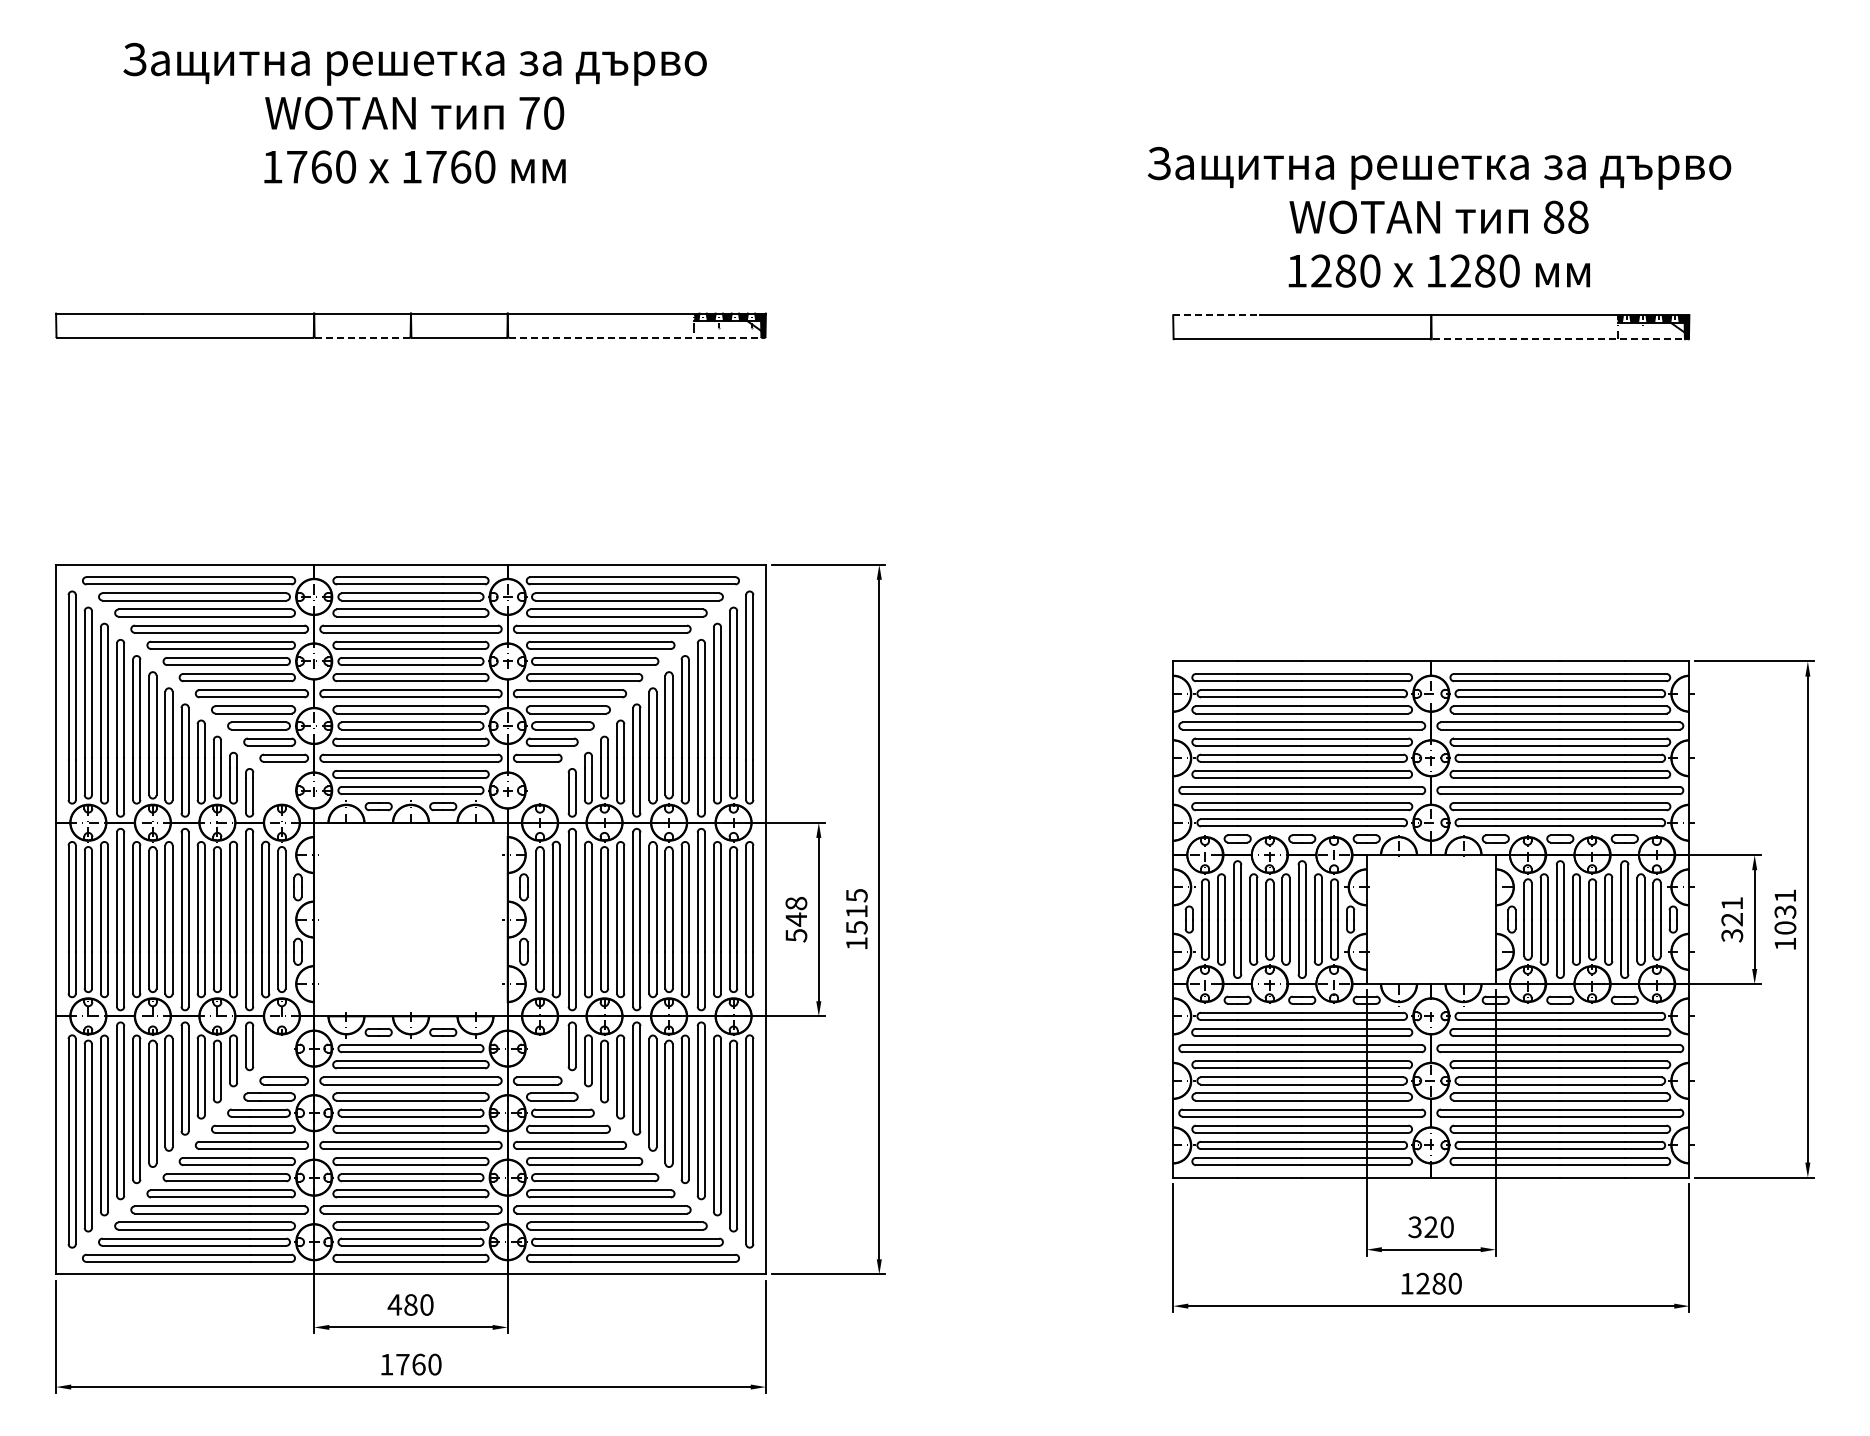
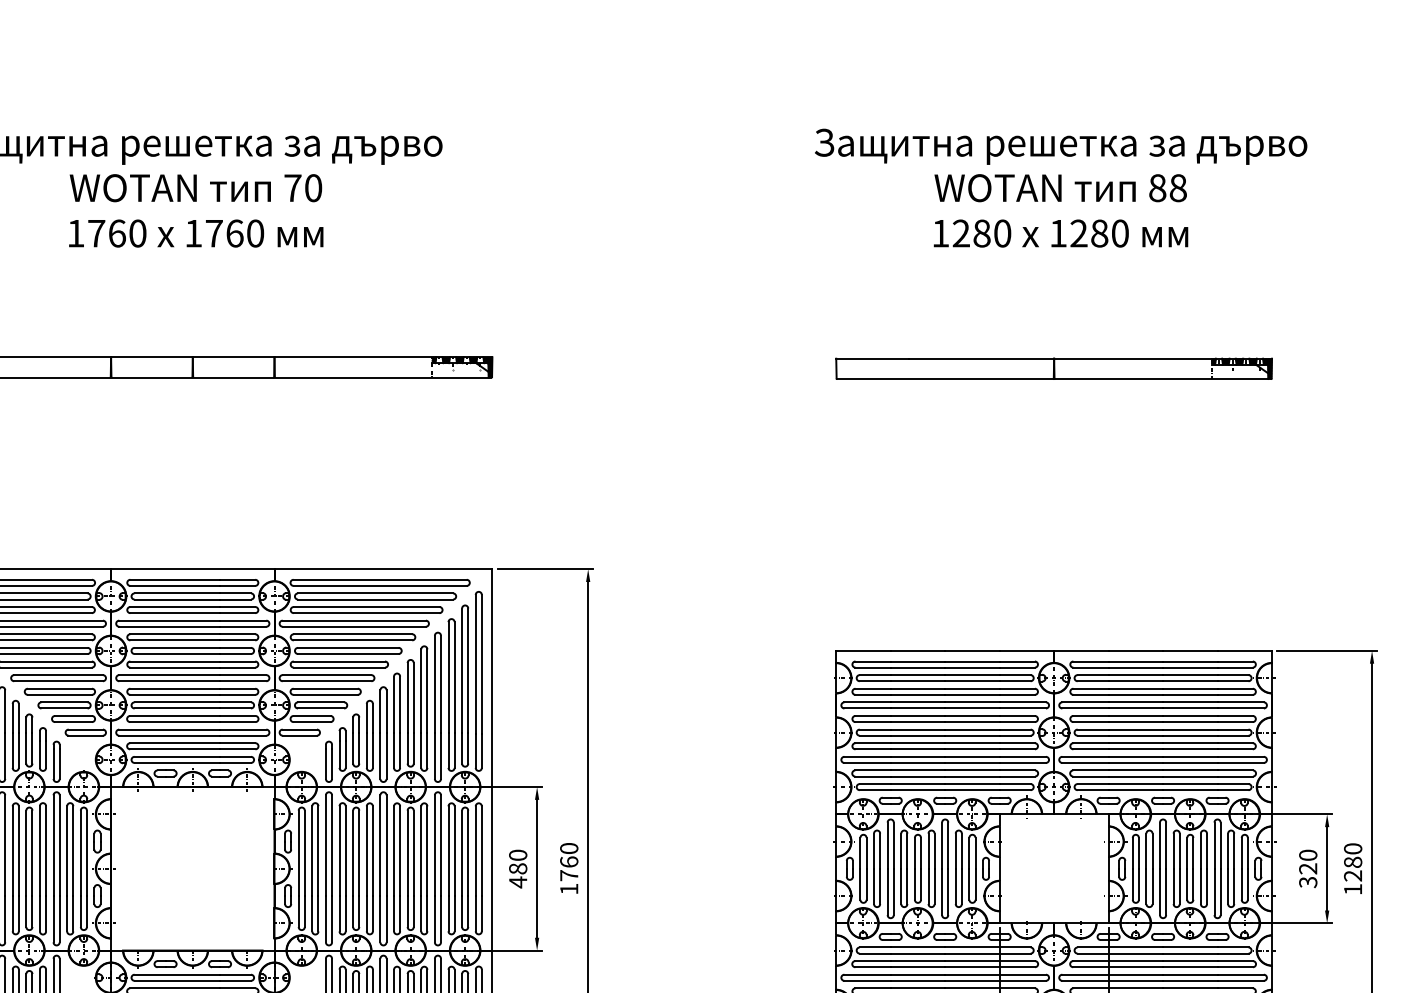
text: (1439, 216) -> (1061, 187), moved
line: (1216, 315) -> (872, 358), dashed -> solid
line: (362, 337) -> (151, 377), dashed -> solid
line: (636, 337) -> (383, 377), dashed -> solid
line: (1560, 339) -> (1163, 379), dashed -> solid
text: (1732, 903) -> (1308, 855), 321 -> 320
text: (856, 911) -> (568, 862), 1515 -> 1760
text: (1785, 911) -> (1353, 862), 1031 -> 1280
text: (796, 919) -> (518, 868), 548 -> 480

